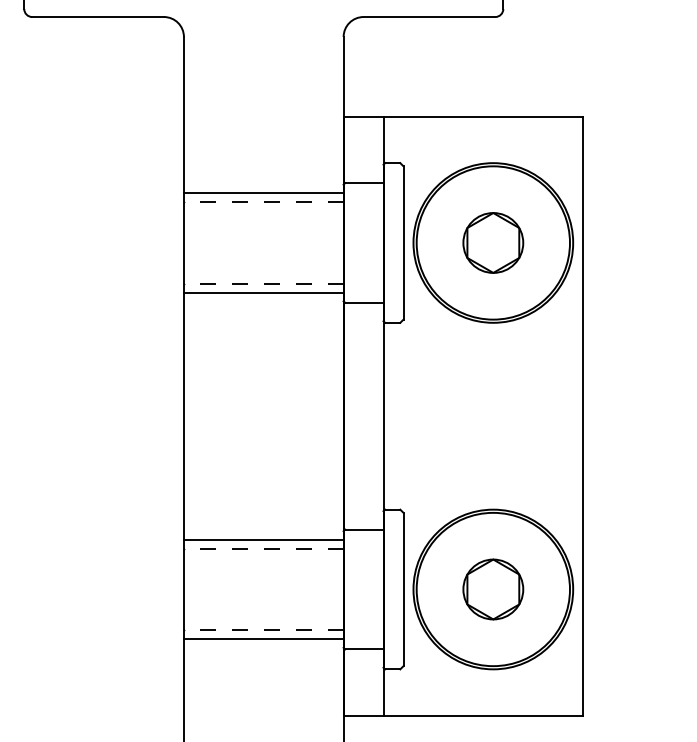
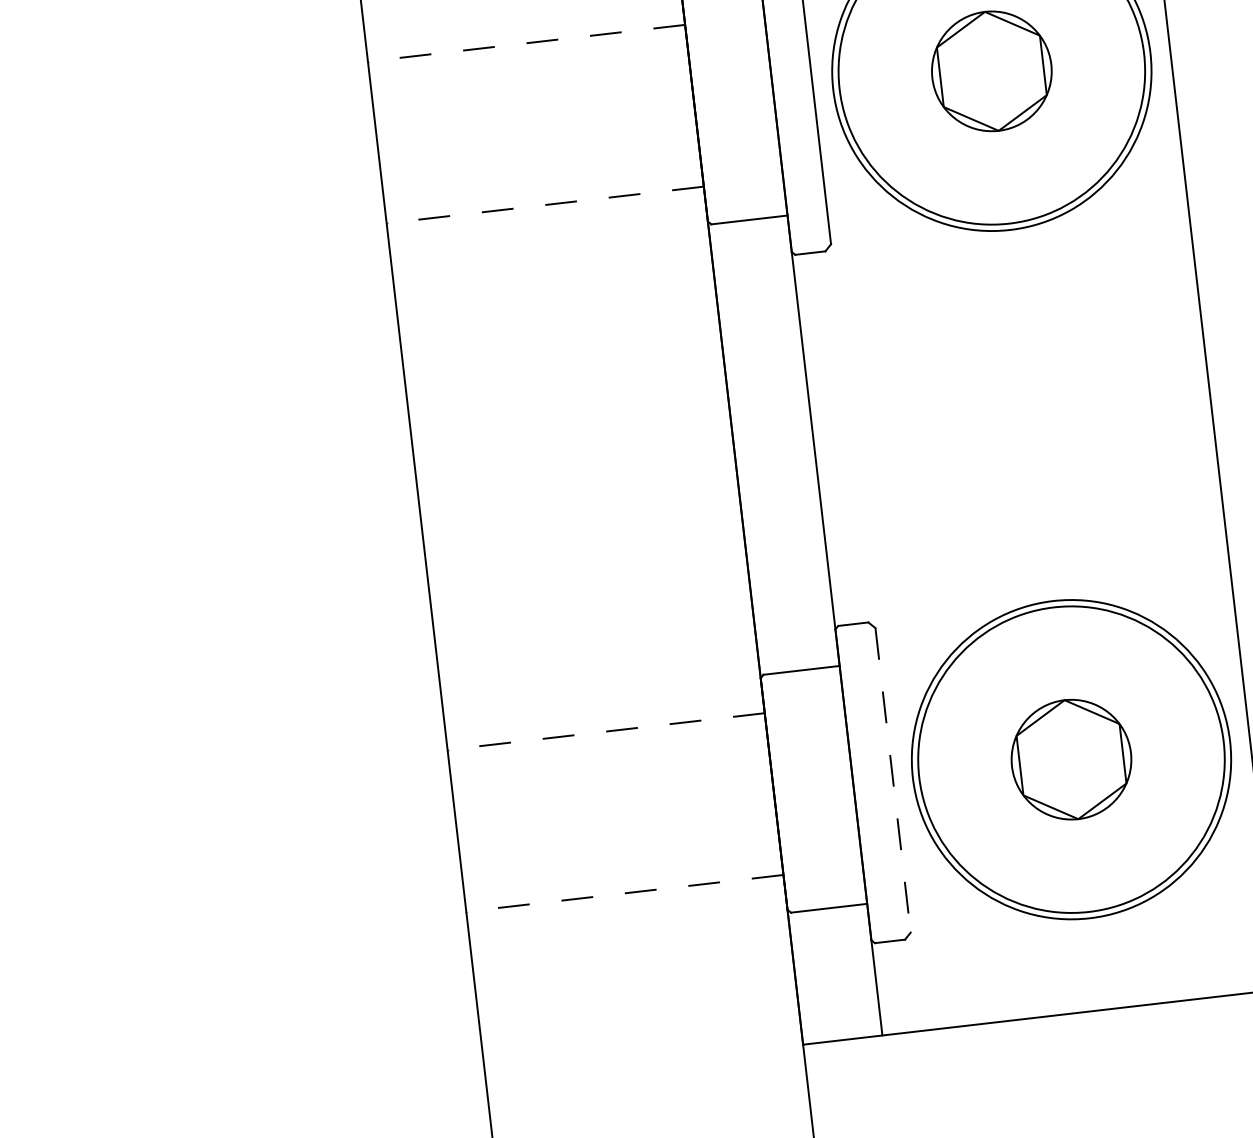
line: (263, 193) -> (523, 25), removed
line: (263, 292) -> (546, 222), removed
line: (263, 539) -> (603, 713), removed
line: (403, 589) -> (893, 780), solid -> dashed
line: (263, 639) -> (626, 911), removed

